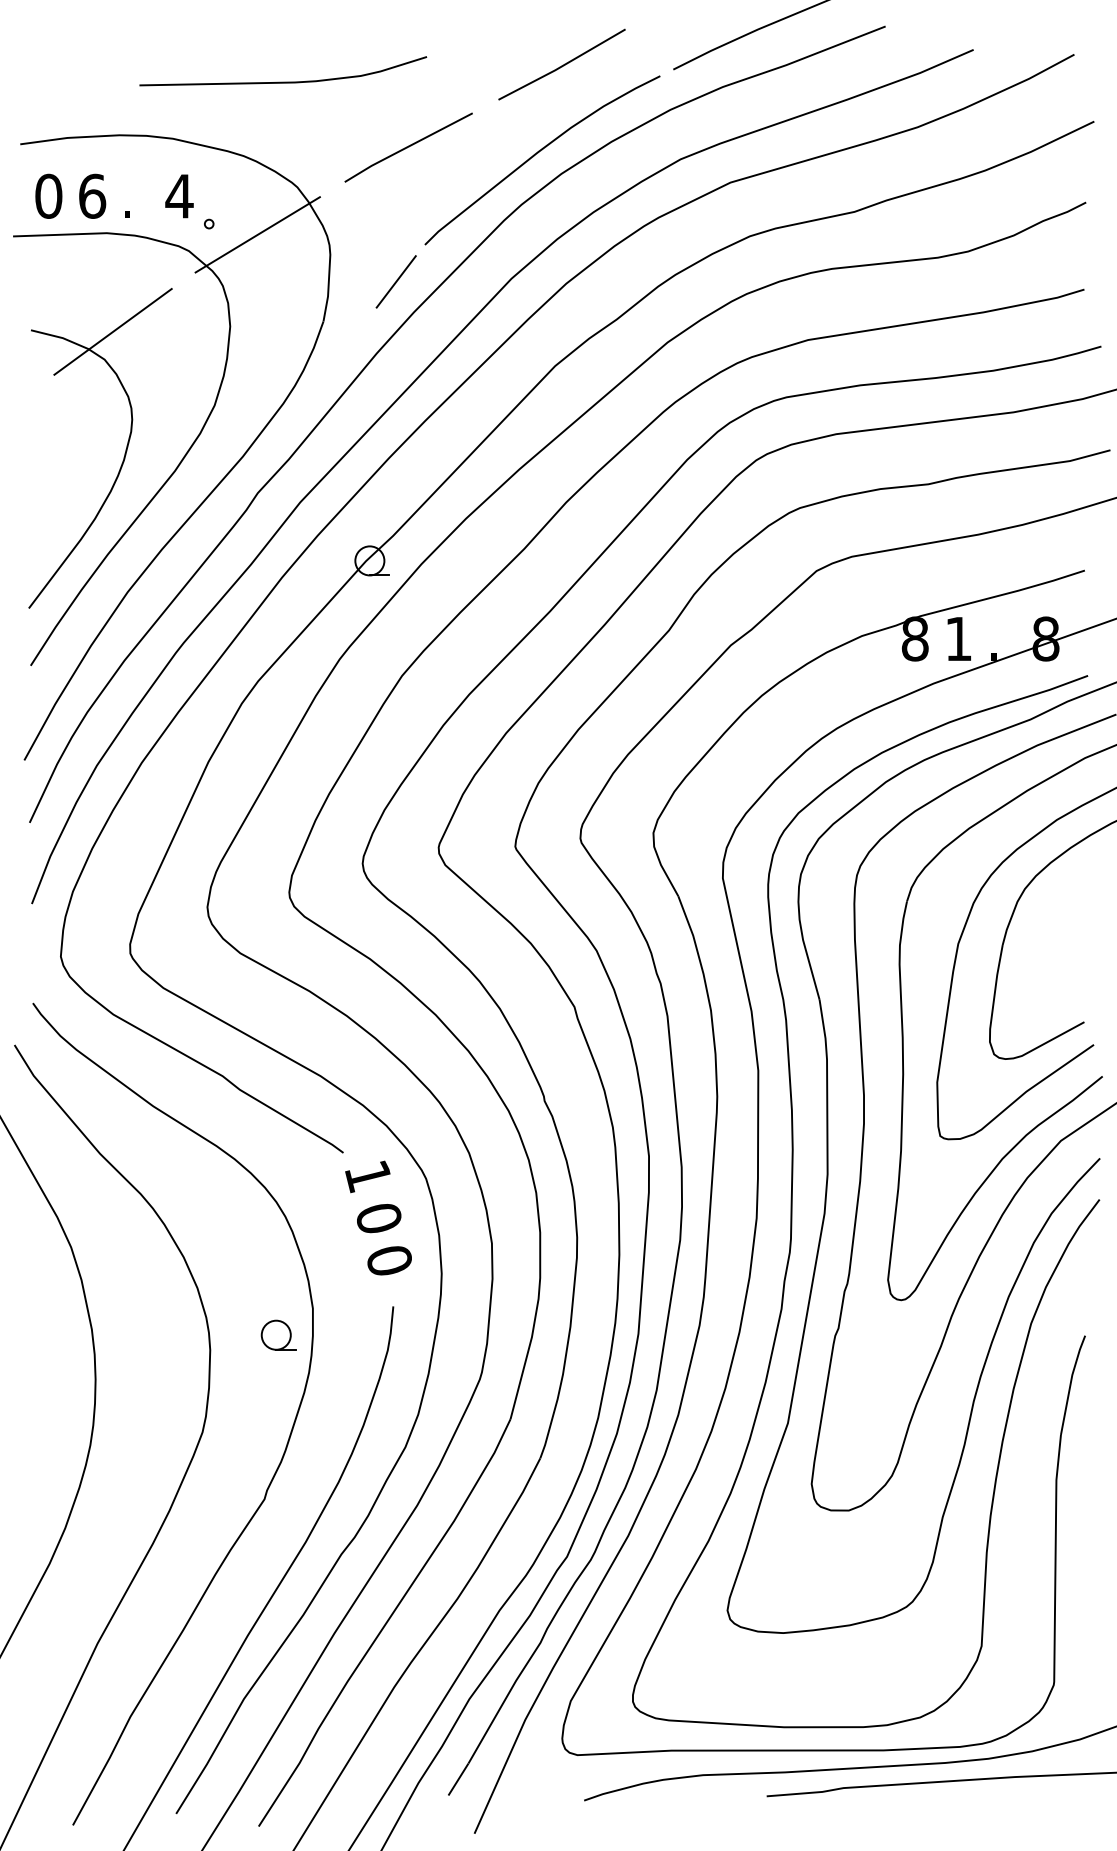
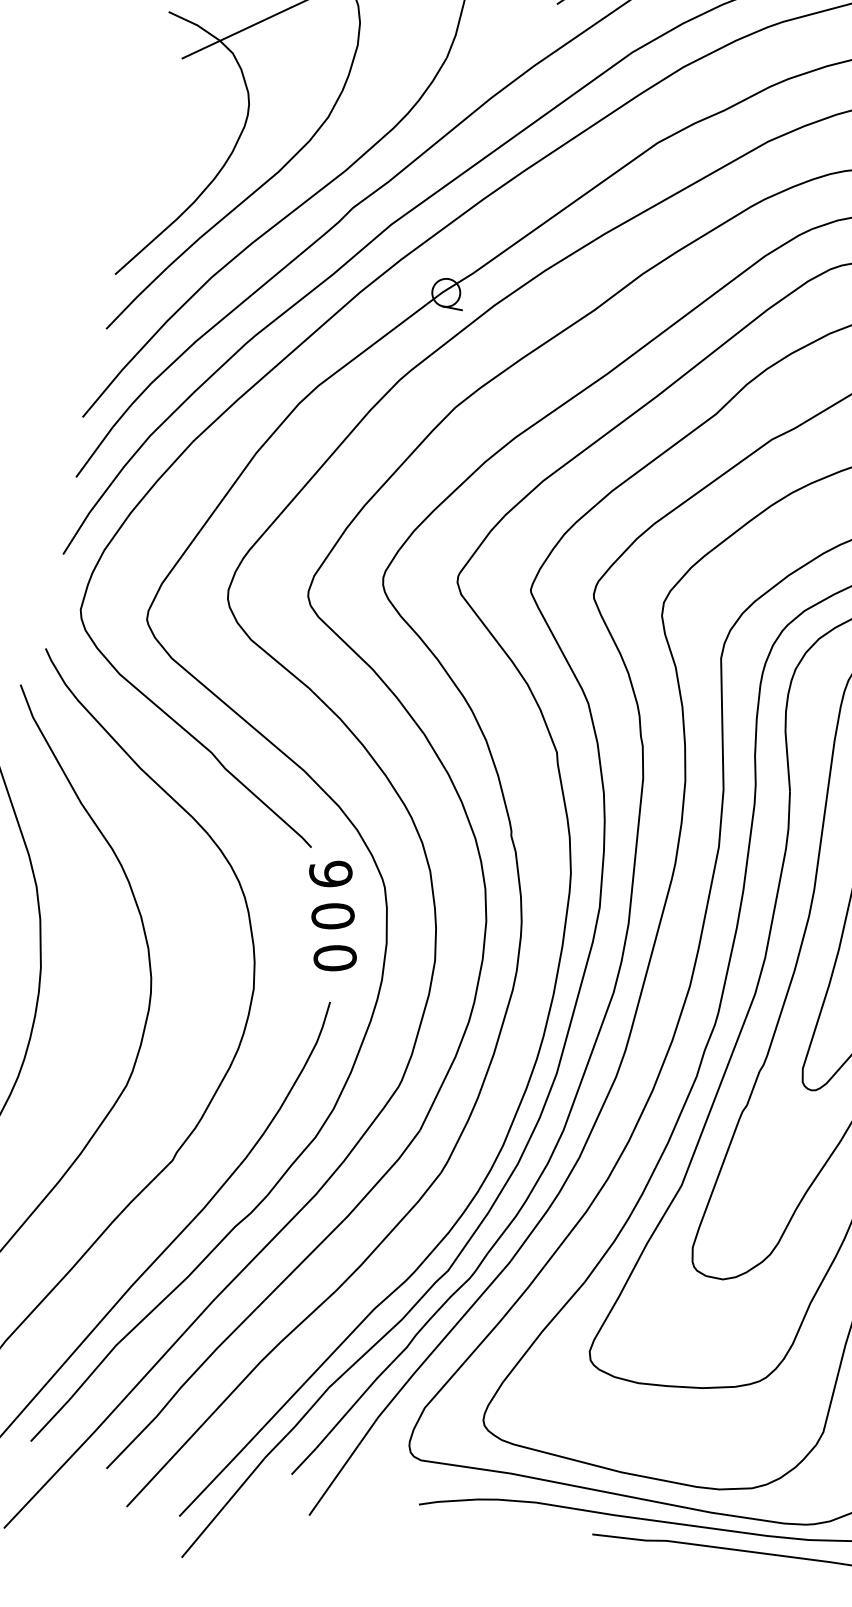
line: (395, 281) -> (522, 33), removed
text: (367, 1176) -> (329, 874), 1 -> 9
part: (278, 1334) -> (216, 1007), removed

